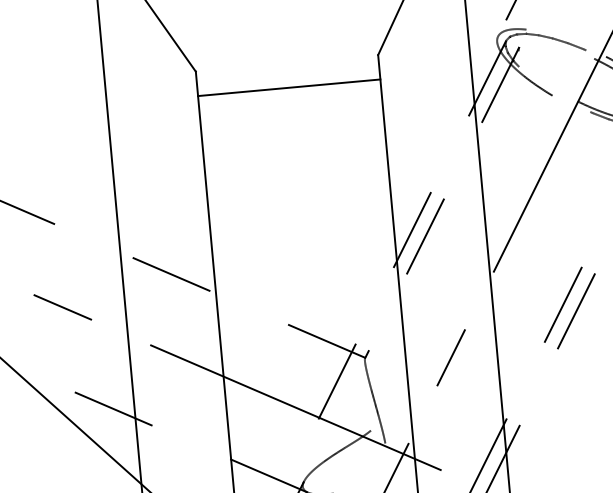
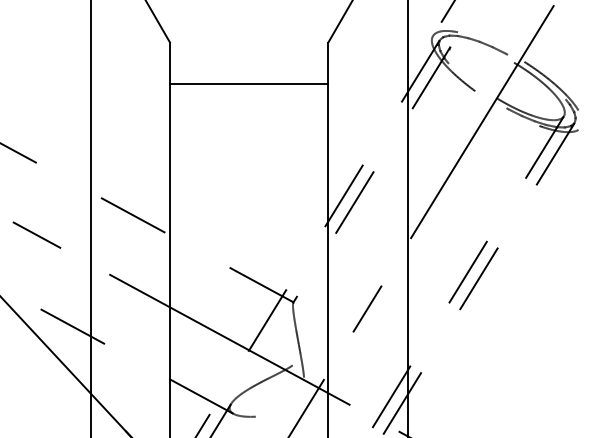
line: (289, 87) -> (249, 83), moved

